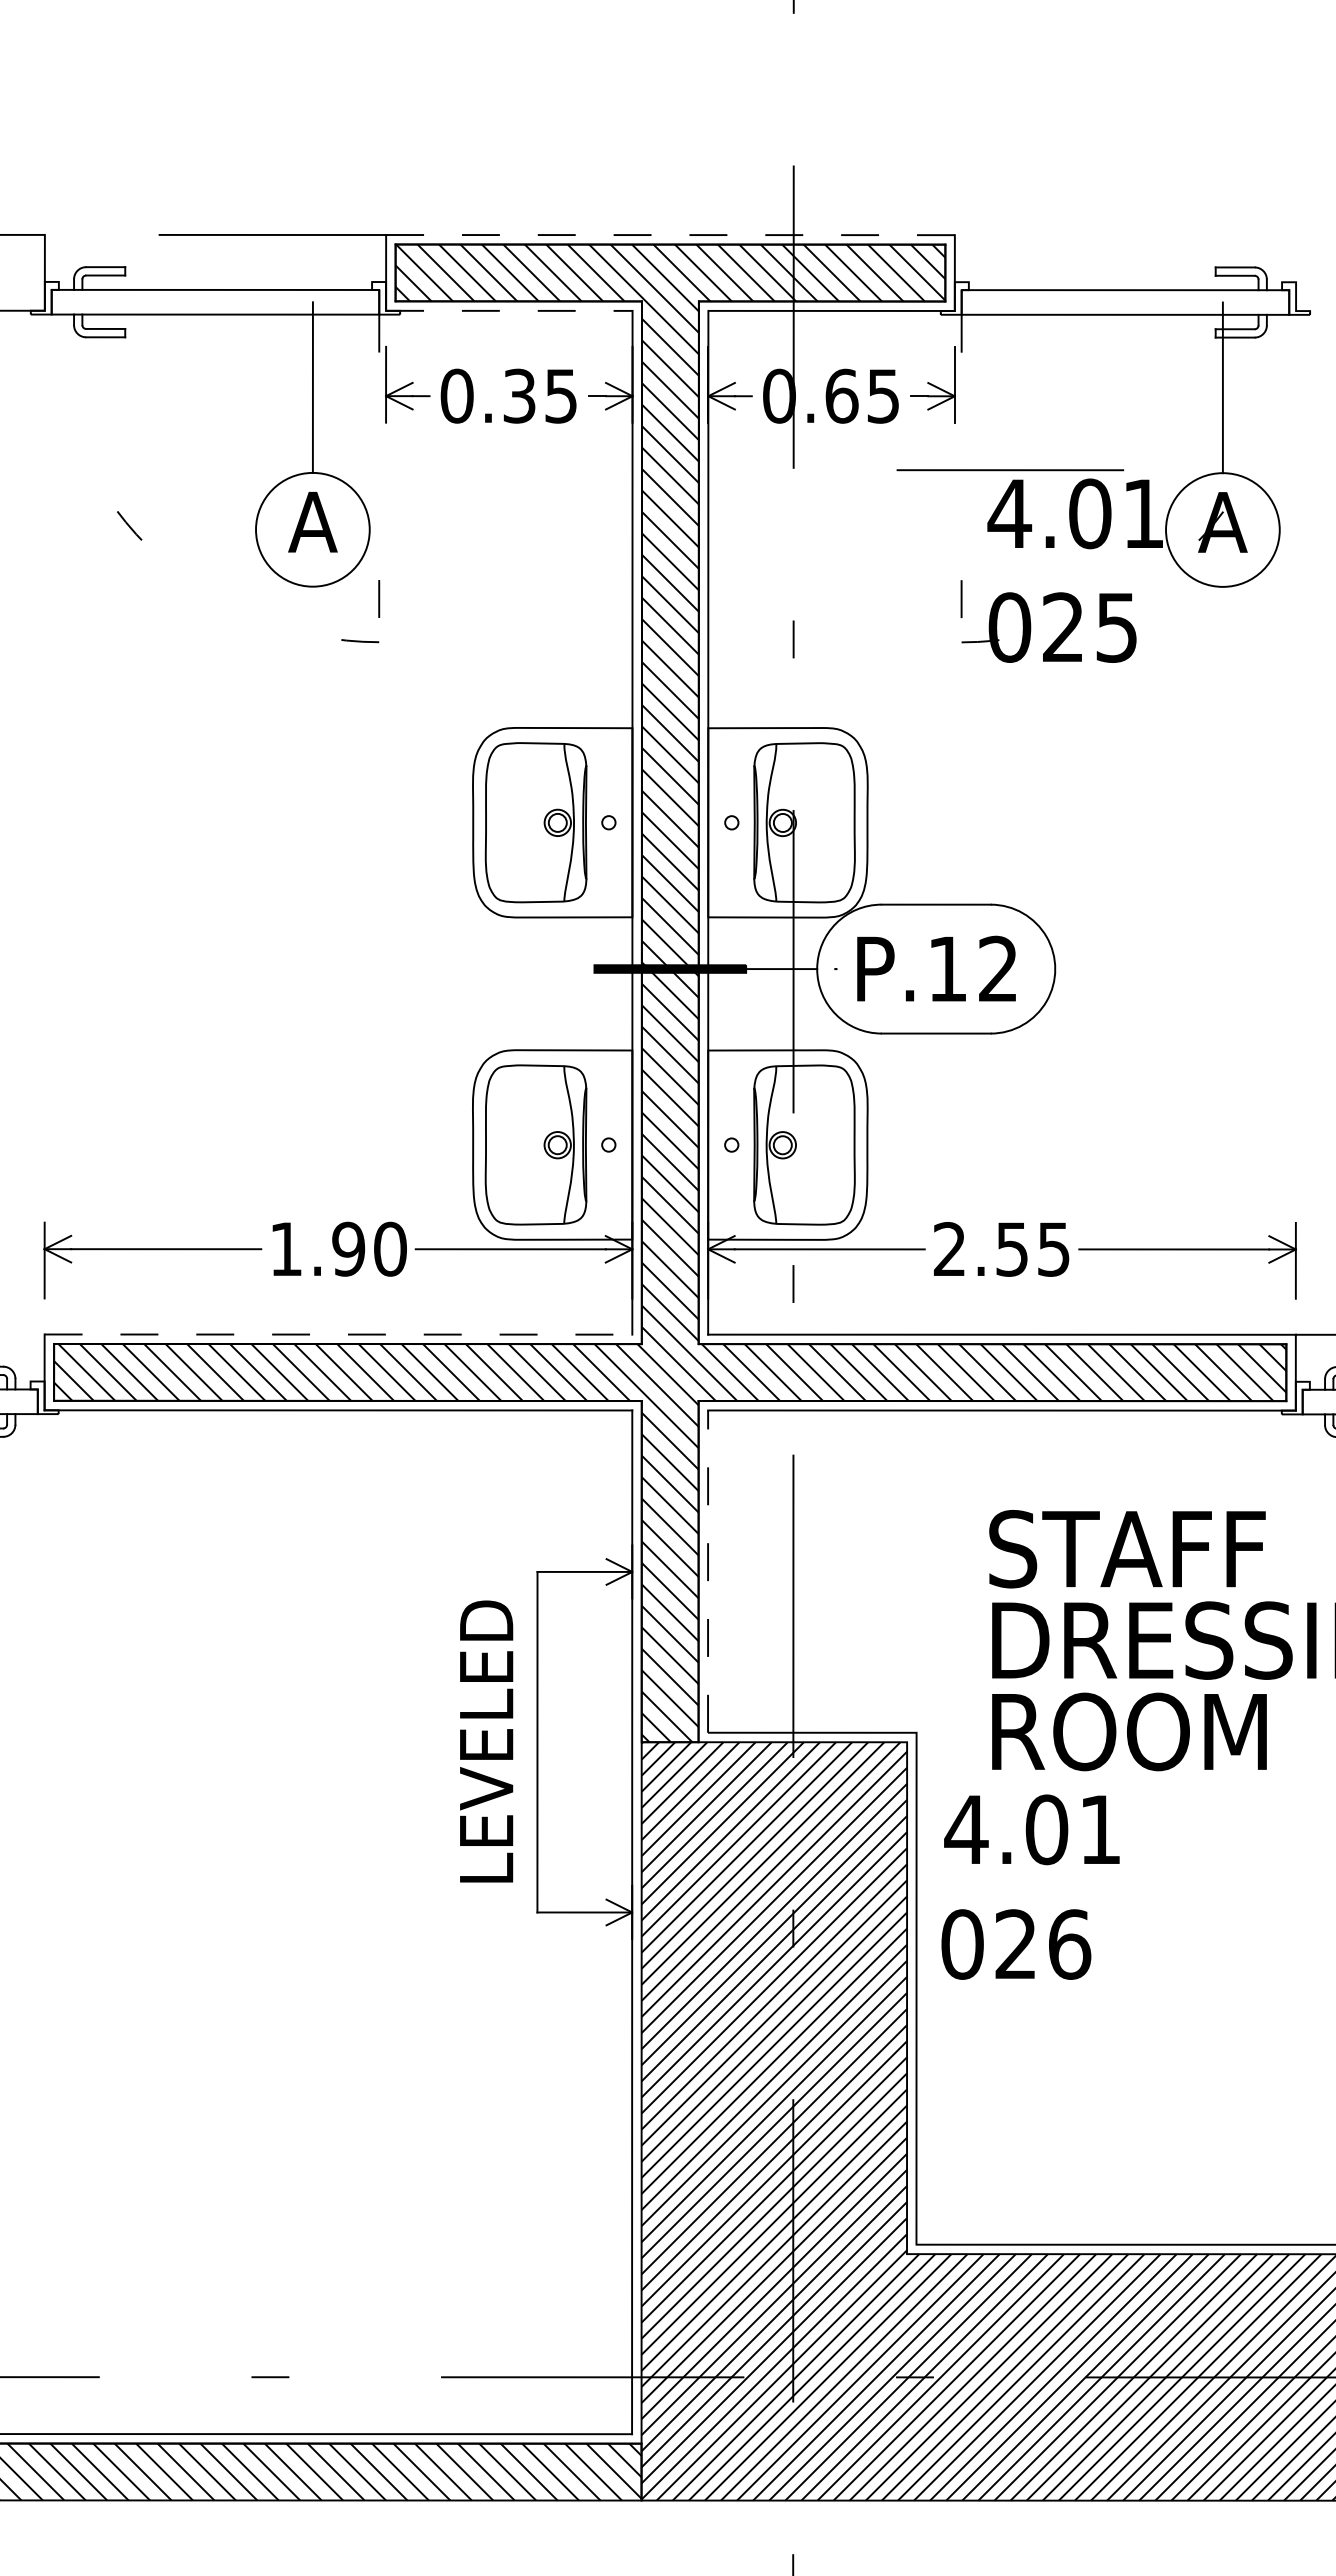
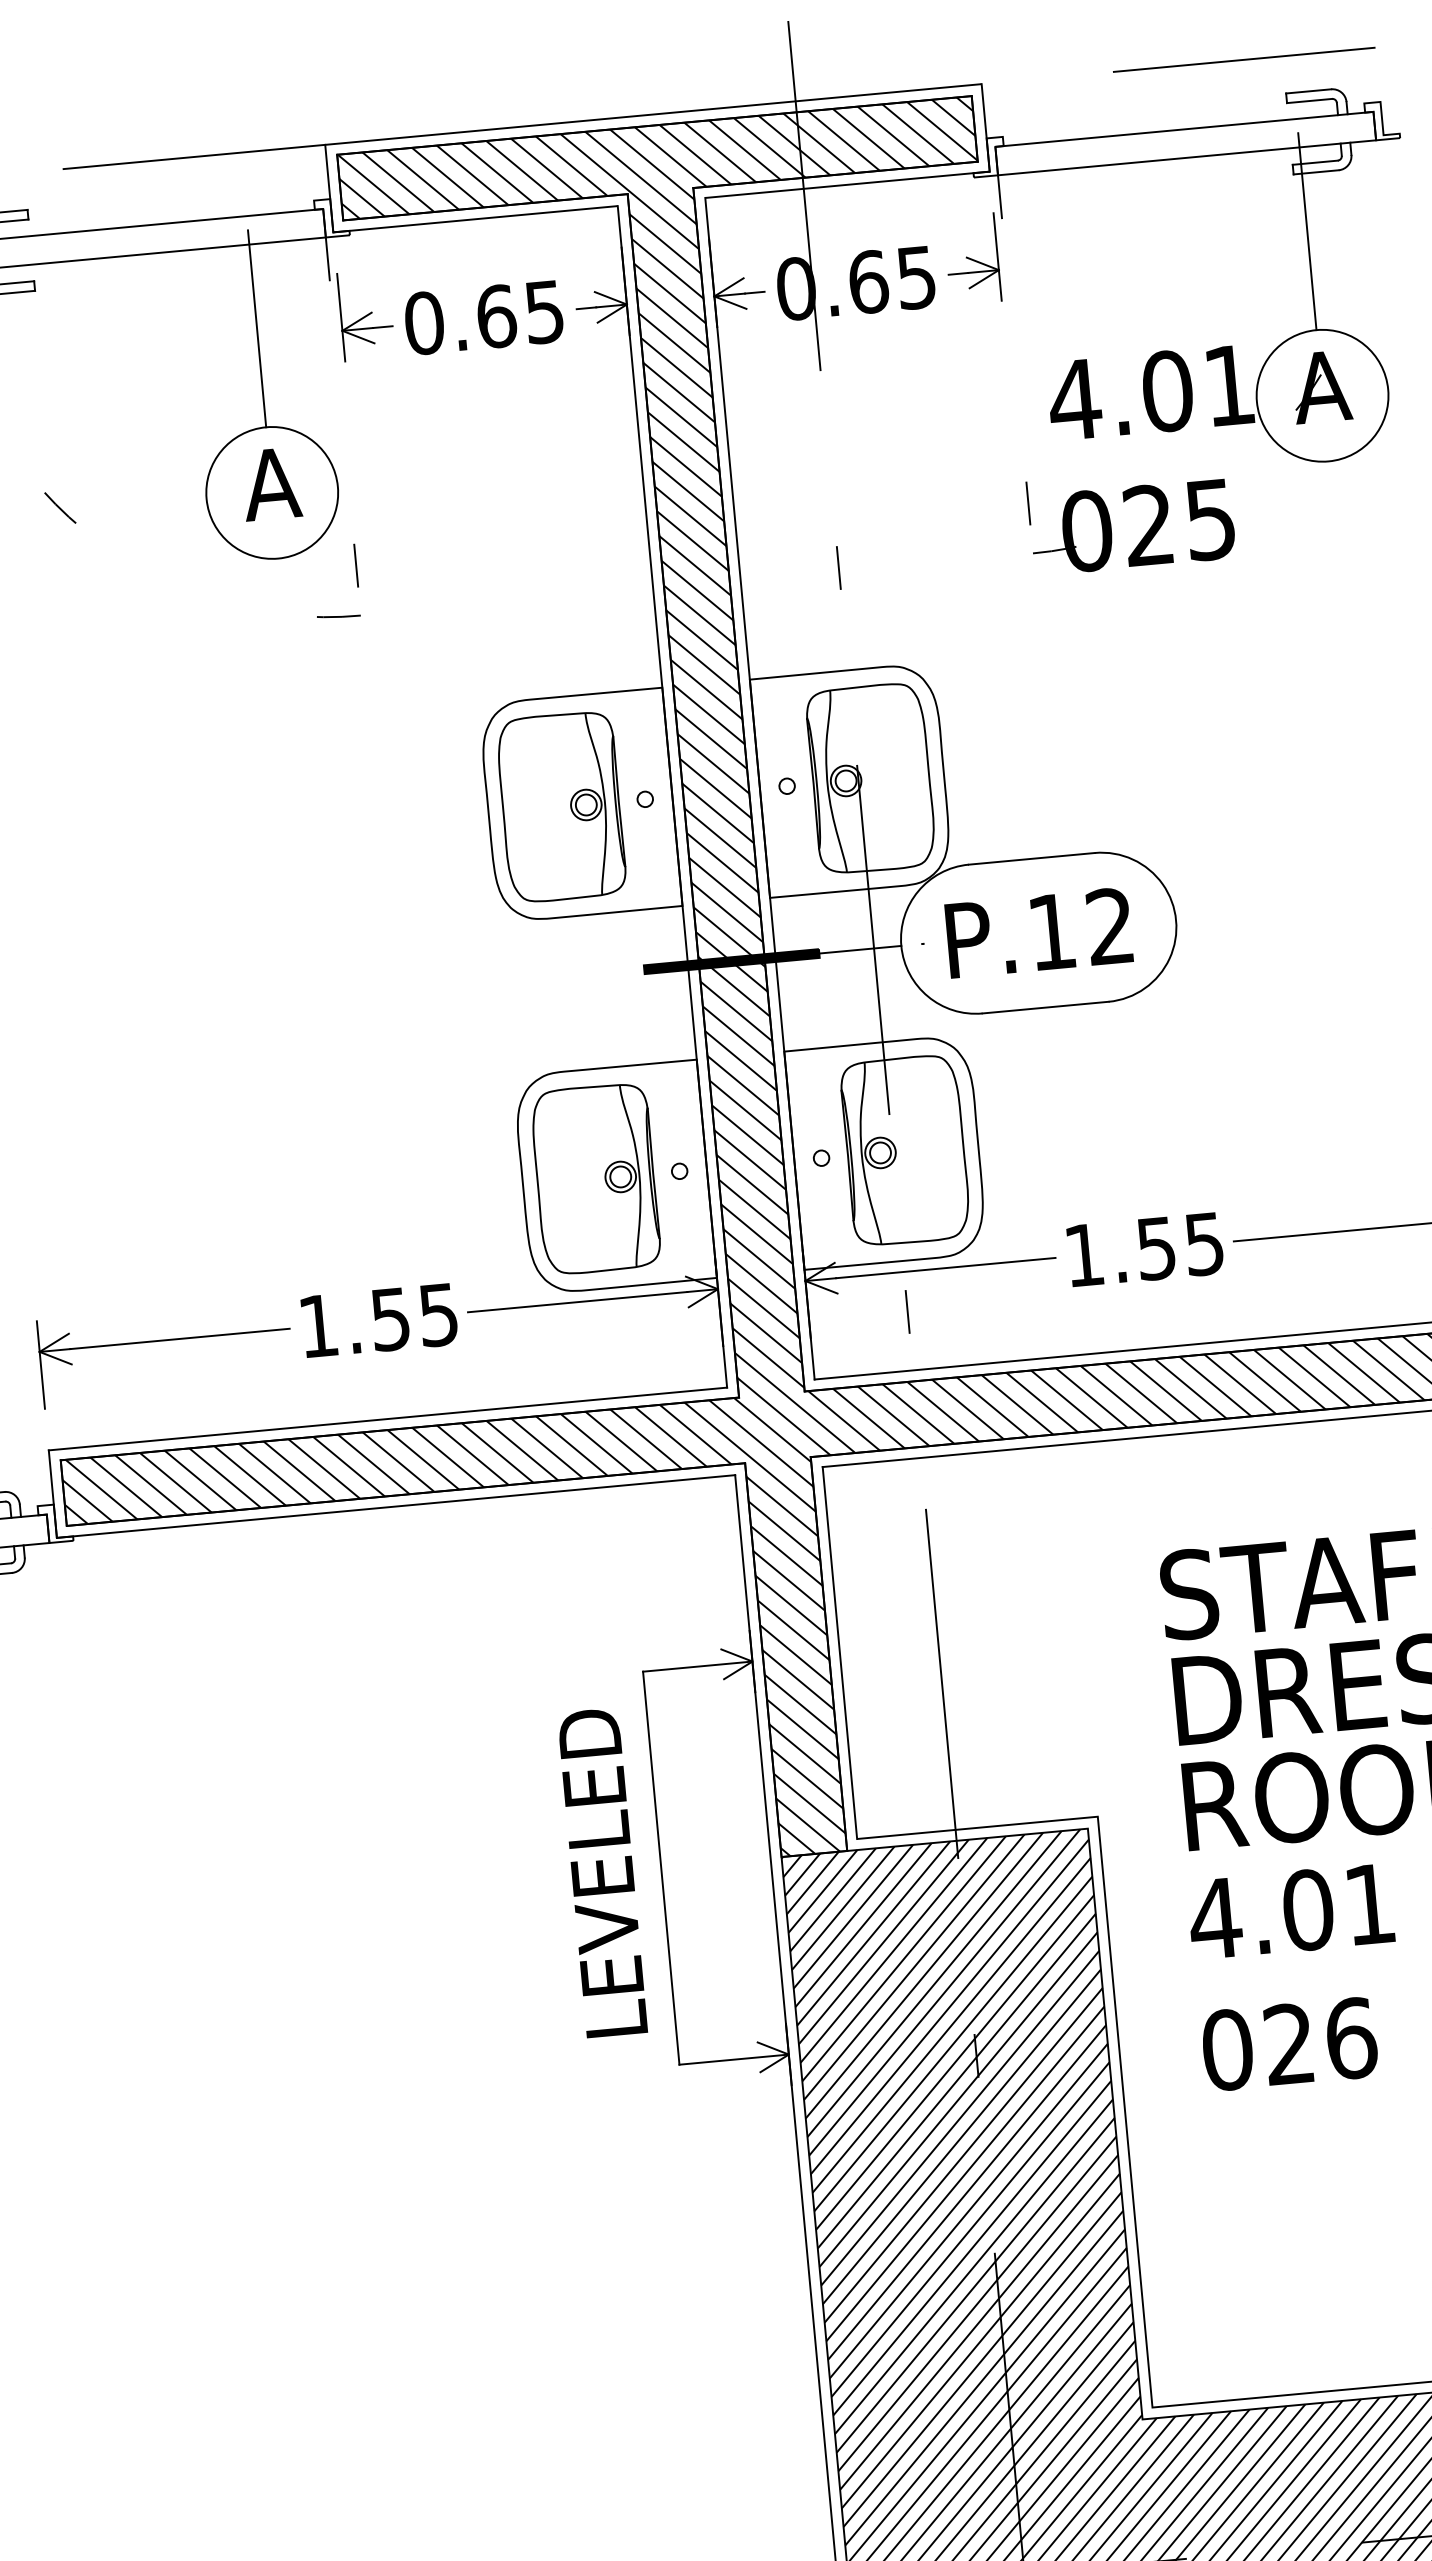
line: (670, 235) -> (653, 114), dashed -> solid
line: (509, 310) -> (475, 218), dashed -> solid
text: (519, 395) -> (496, 315), 0.35 -> 0.65
line: (1010, 470) -> (1244, 60), moved
text: (369, 1248) -> (414, 1316), 1.90 -> 1.55
text: (949, 1248) -> (1083, 1254), 2.55 -> 1.55
line: (338, 1334) -> (387, 1418), dashed -> solid
line: (708, 1571) -> (840, 1652), dashed -> solid
text: (1031, 1829) -> (1290, 1911), moved
text: (1016, 1944) -> (1289, 2044), moved

